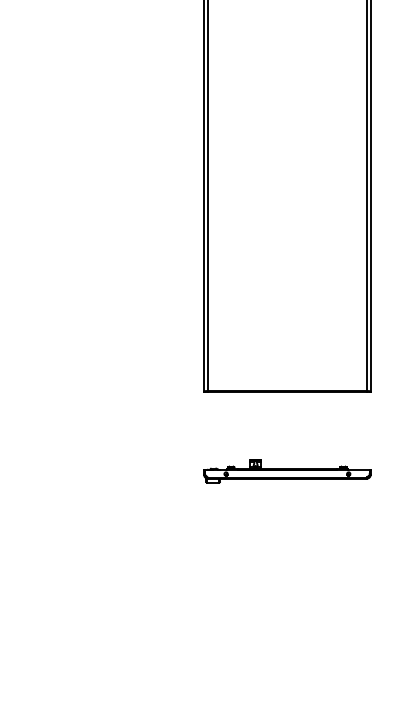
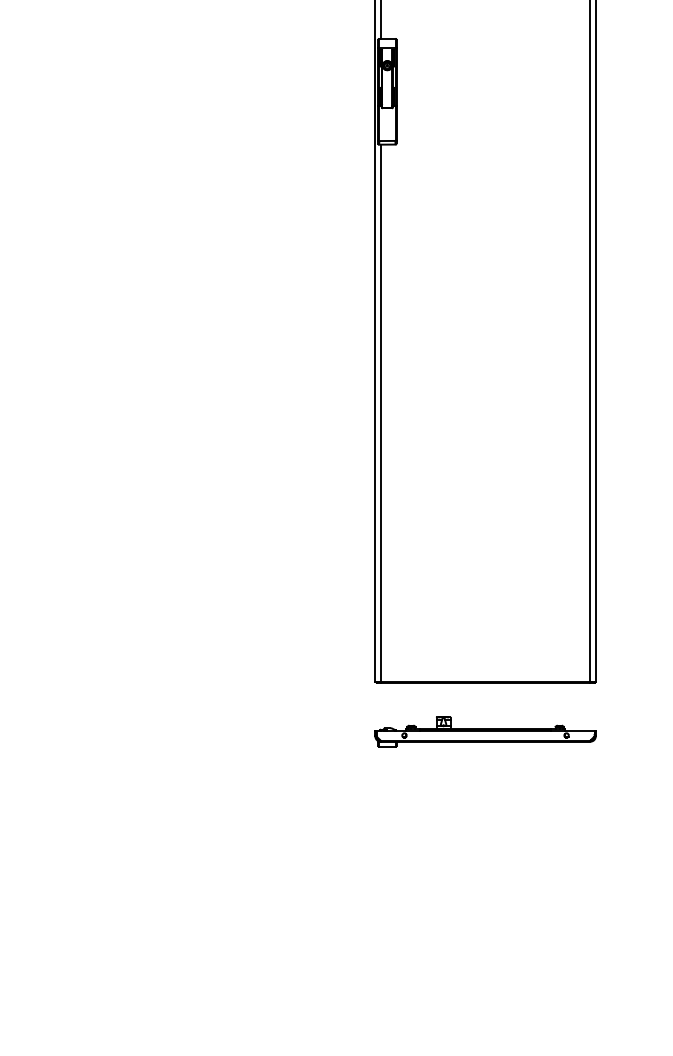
part: (287, 470) -> (485, 731), moved

